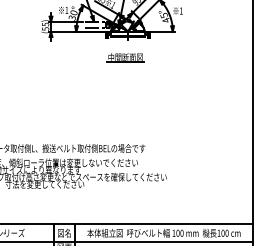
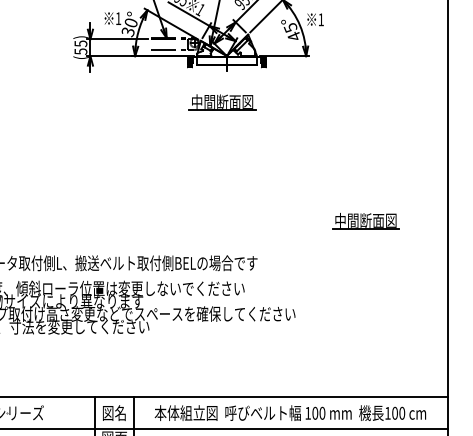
part: (206, 124) -> (365, 220), added

